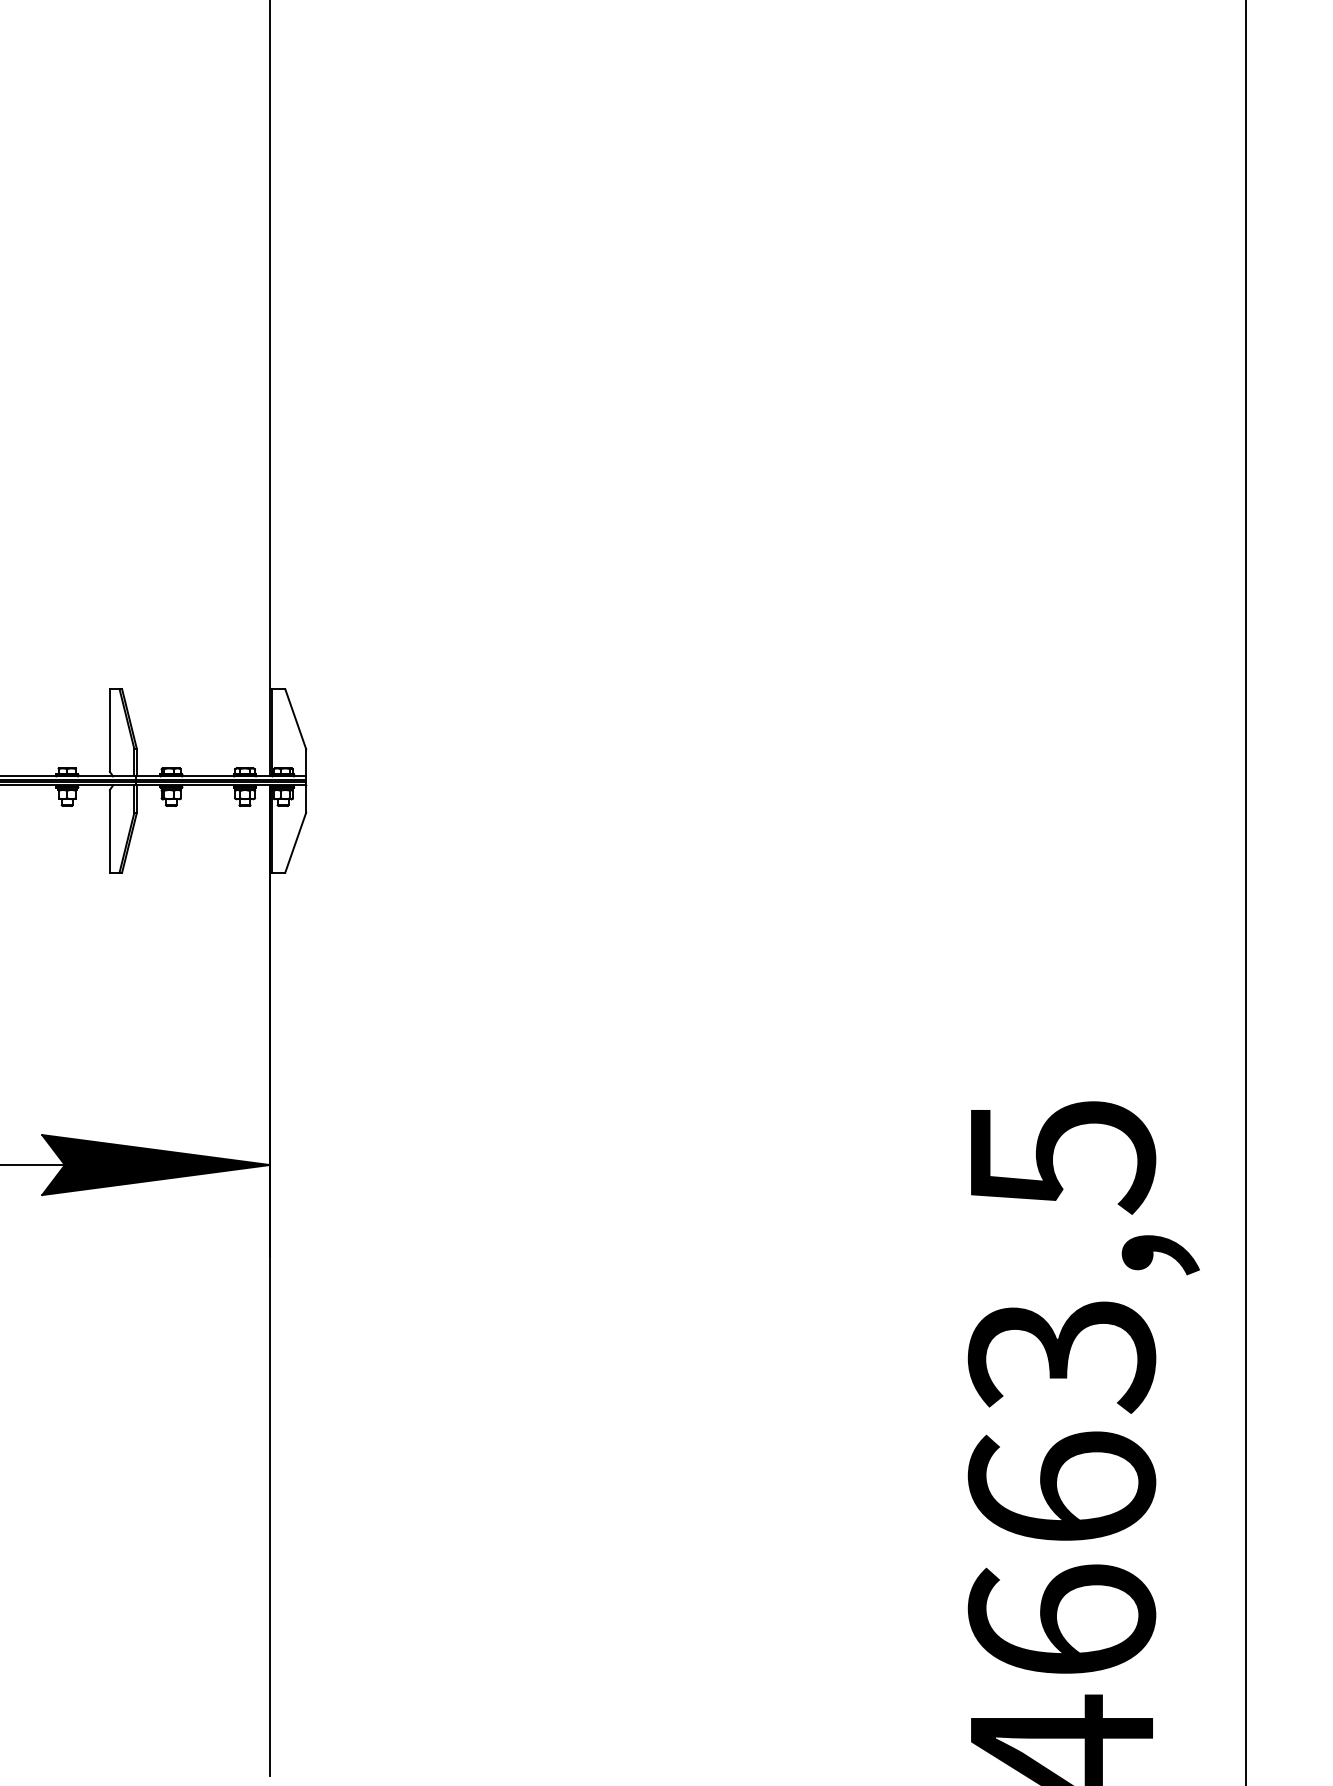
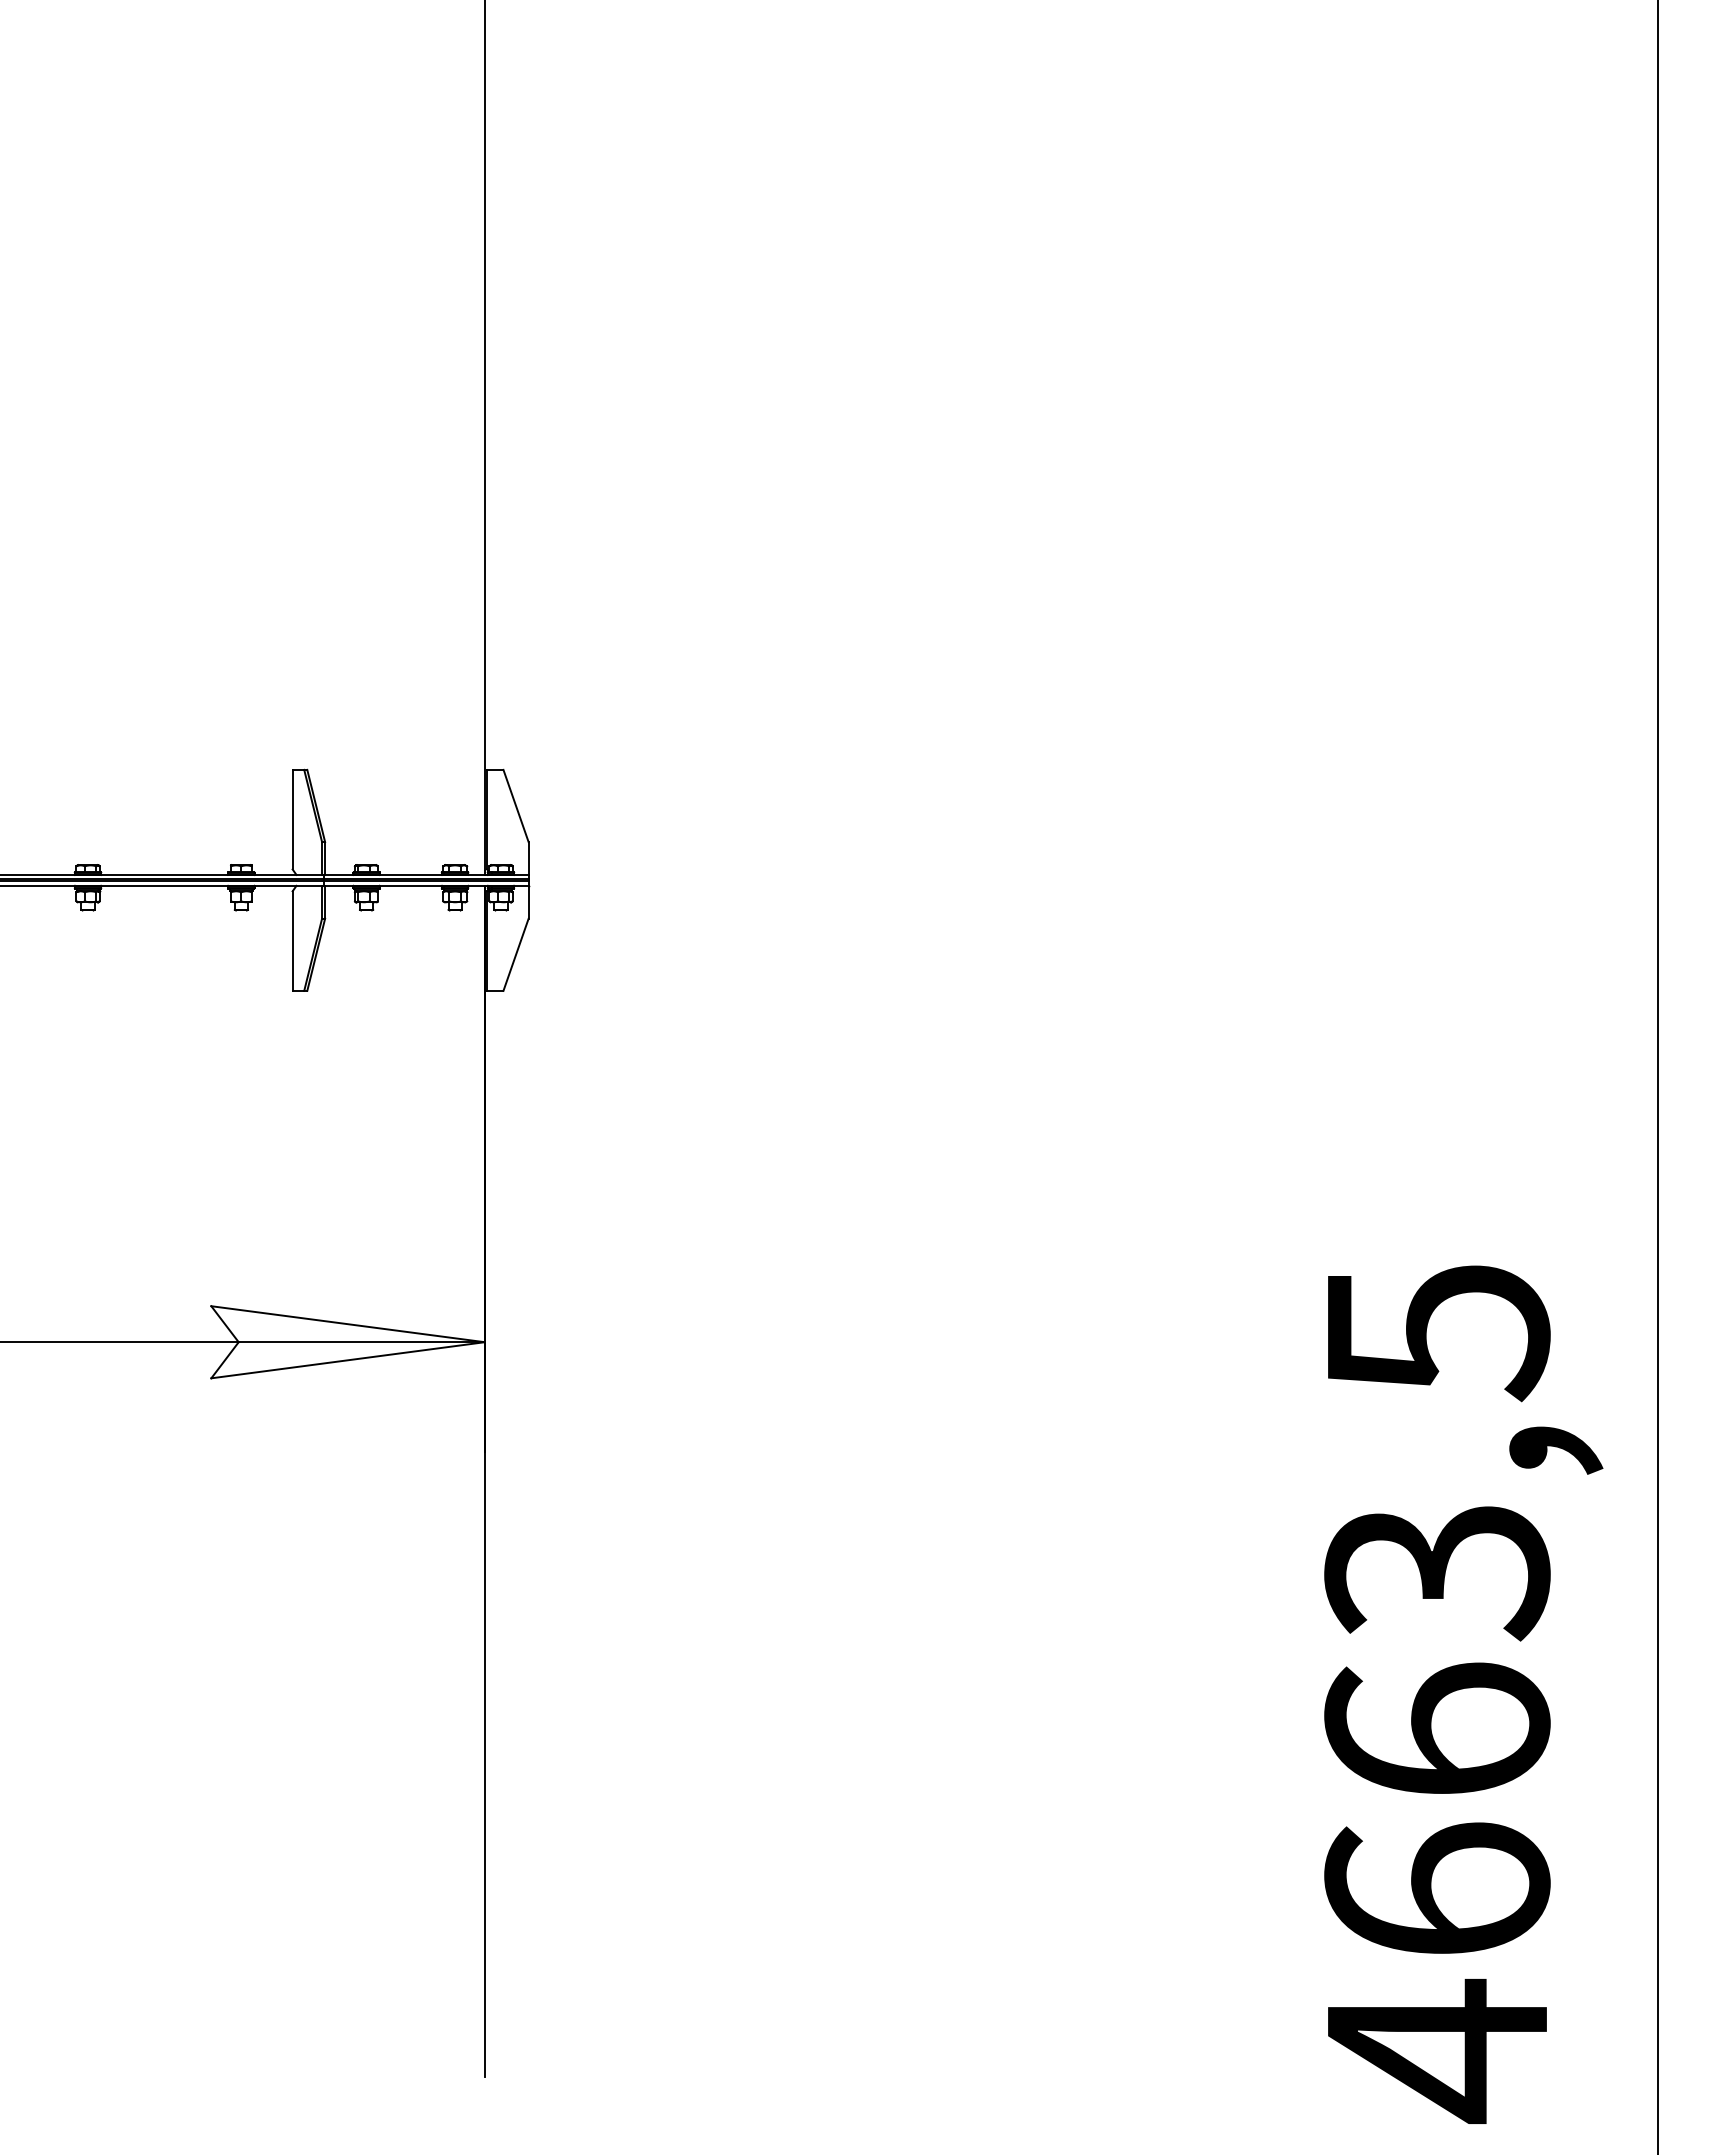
fill: (155, 1165) -> (347, 1342), removed

